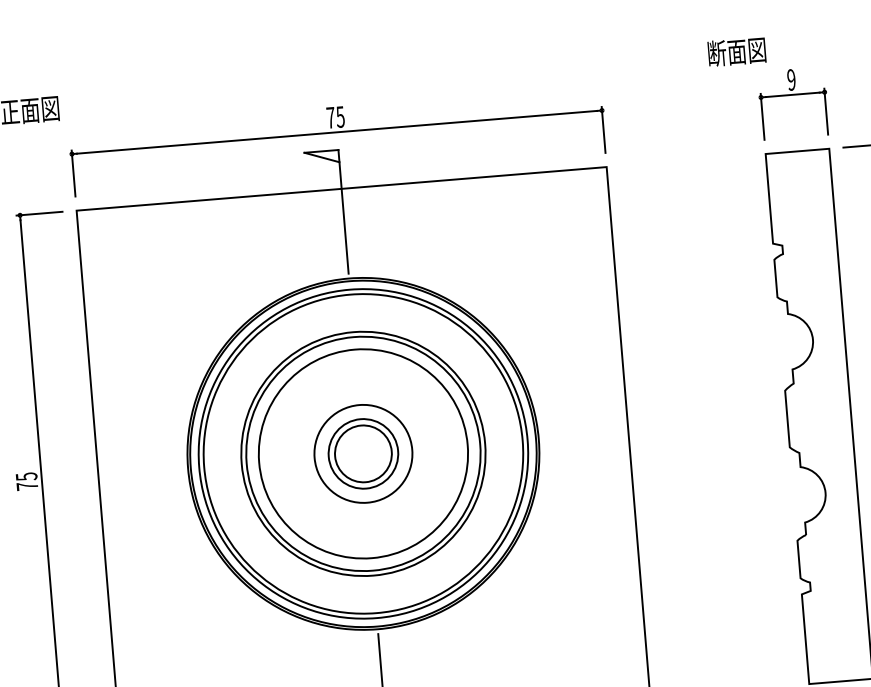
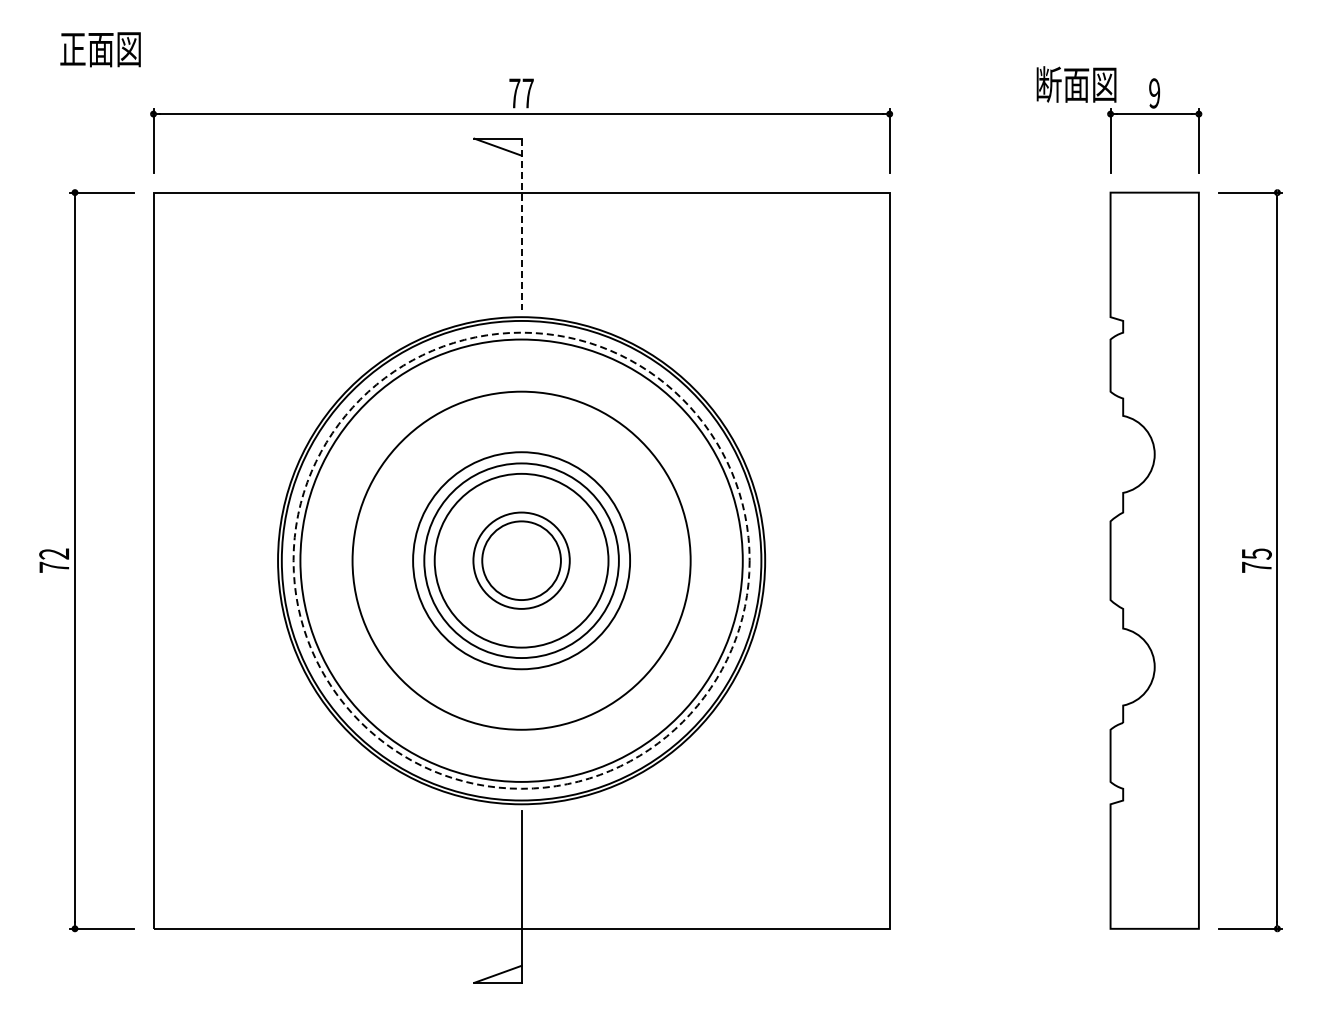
text: (736, 51) -> (1076, 84), moved
text: (340, 117) -> (527, 93), 75 -> 77
line: (343, 211) -> (521, 224), solid -> dashed
circle: (363, 453) -> (521, 560), size x0.6
circle: (363, 453) -> (521, 560), size x0.6
circle: (363, 453) -> (521, 560), size x1.6
circle: (363, 453) -> (521, 560), solid -> dashed
text: (26, 476) -> (54, 553), 75 -> 72

